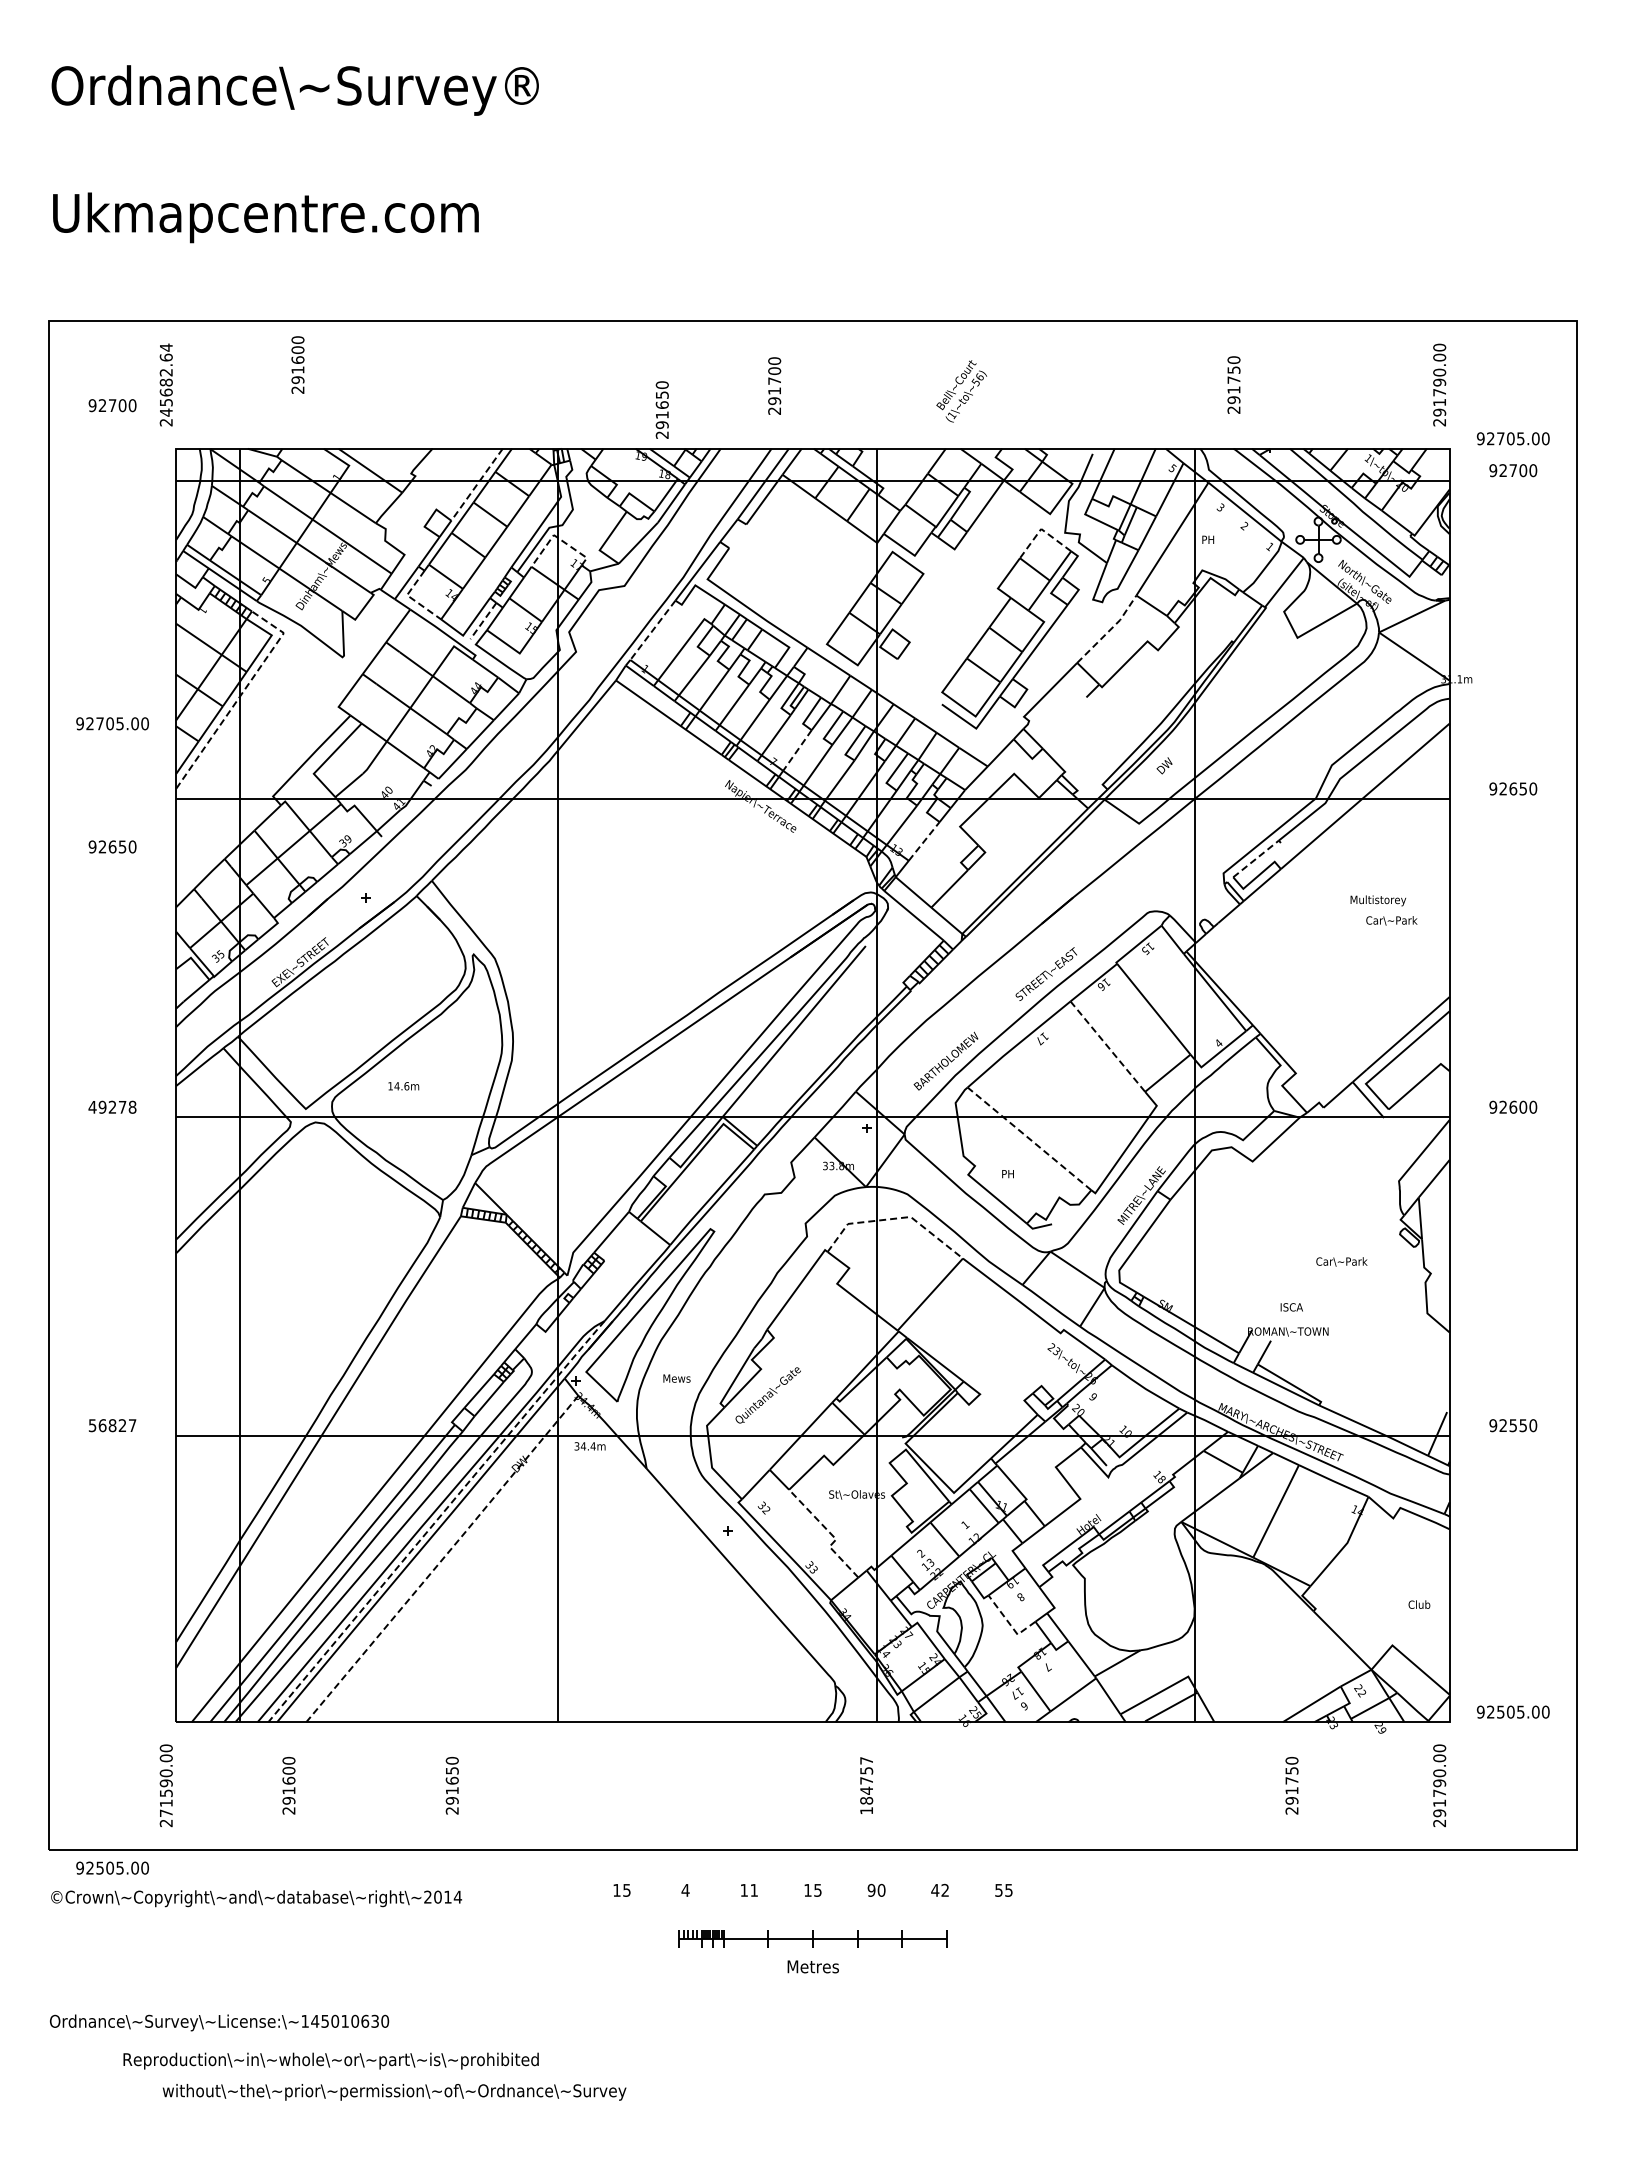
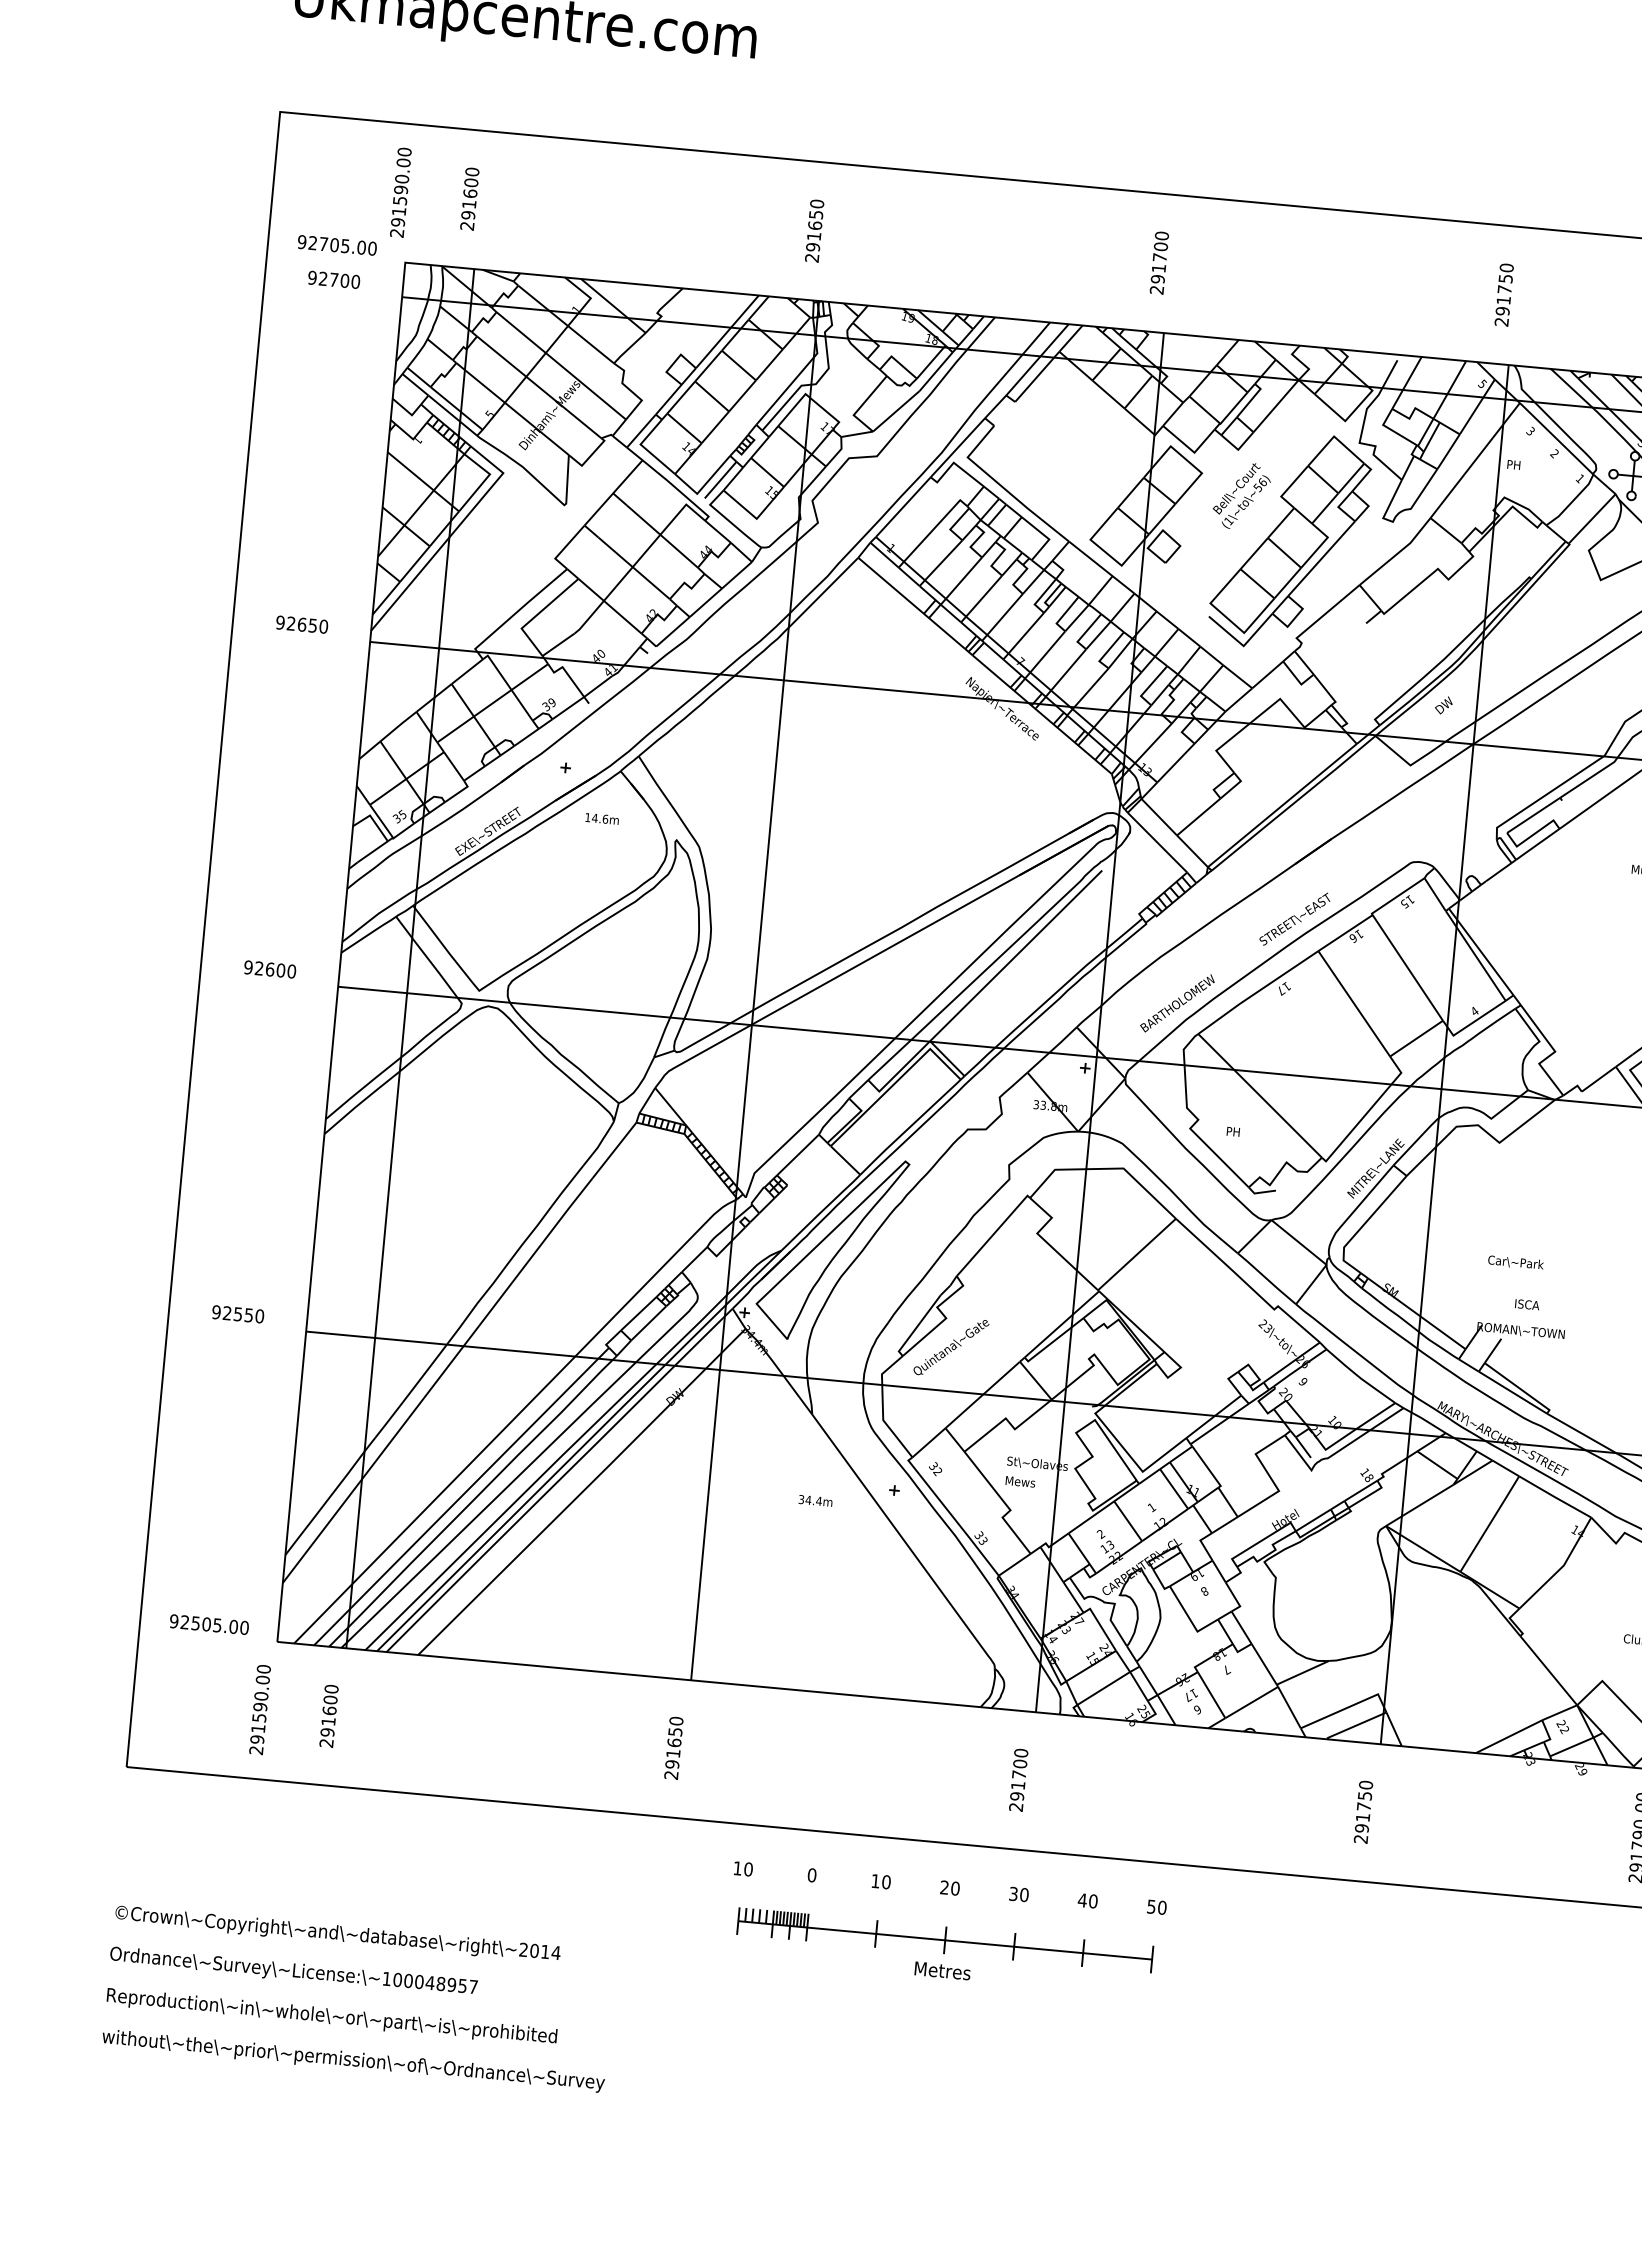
text: (297, 364) -> (469, 198), moved
text: (165, 379) -> (400, 186), 245682.64 -> 291590.00
text: (1233, 384) -> (1503, 294), moved
text: (774, 385) -> (1159, 262), moved
text: (961, 391) -> (1241, 496), moved
text: (112, 405) -> (334, 279), moved
text: (661, 409) -> (813, 230), moved
line: (476, 485) -> (726, 332), dashed -> solid
line: (1041, 529) -> (1334, 437), dashed -> solid
line: (558, 538) -> (810, 398), dashed -> solid
line: (411, 598) -> (645, 448), dashed -> solid
line: (483, 621) -> (720, 480), dashed -> solid
line: (652, 630) -> (902, 507), dashed -> solid
line: (1109, 630) -> (1397, 553), dashed -> solid
line: (241, 694) -> (451, 535), dashed -> solid
text: (112, 723) -> (337, 245), moved
line: (797, 750) -> (1047, 651), dashed -> solid
line: (924, 841) -> (1176, 763), dashed -> solid
text: (112, 846) -> (302, 624), moved
line: (1256, 858) -> (1534, 814), dashed -> solid
line: (1107, 1046) -> (1353, 1003), dashed -> solid
text: (403, 1086) -> (601, 819), moved
text: (112, 1106) -> (270, 968), 49278 -> 92600
line: (1029, 1138) -> (1260, 1095), dashed -> solid
line: (895, 1218) -> (1106, 1168), dashed -> solid
text: (1341, 1261) -> (1515, 1262), moved
text: (676, 1378) -> (1020, 1481), moved
text: (112, 1425) -> (238, 1314), 56827 -> 92550
text: (589, 1446) -> (815, 1500), moved
line: (436, 1520) -> (579, 1449), dashed -> solid
line: (831, 1534) -> (1005, 1504), dashed -> solid
line: (442, 1559) -> (582, 1492), dashed -> solid
line: (1009, 1624) -> (1189, 1619), dashed -> solid
text: (288, 1785) -> (328, 1715), moved
text: (451, 1785) -> (673, 1747), moved
text: (866, 1785) -> (1018, 1779), 184757 -> 291700
text: (1291, 1785) -> (1363, 1811), moved
text: (165, 1813) -> (256, 1739), 271590.00 -> 291590.00
text: (112, 1867) -> (209, 1623), moved
text: (626, 1889) -> (748, 1868), 15 -> 10
text: (685, 1889) -> (812, 1874), 4 -> 0
text: (754, 1889) -> (886, 1881), 11 -> 10
text: (812, 1889) -> (949, 1887), 15 -> 20
text: (1008, 1889) -> (1161, 1906), 55 -> 50
text: (871, 1890) -> (1013, 1894), 90 -> 30
text: (945, 1890) -> (1093, 1901), 42 -> 40
text: (256, 1898) -> (337, 1934), moved
part: (812, 1938) -> (944, 1940), size x1.43
text: (350, 2020) -> (436, 1982), 145010630 -> 100048957
text: (330, 2060) -> (331, 2016), moved
text: (394, 2092) -> (353, 2061), moved

